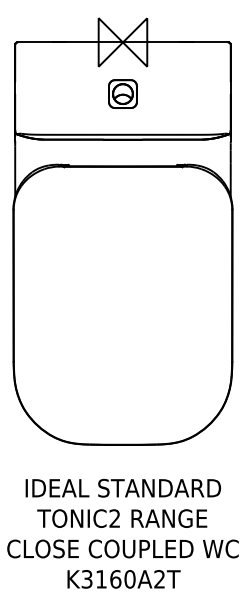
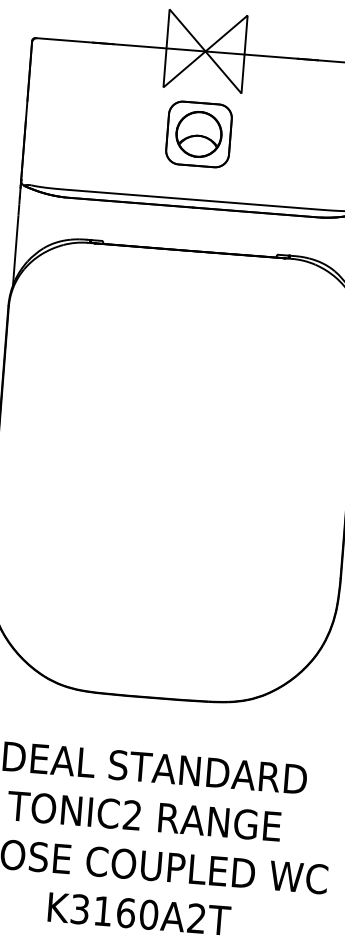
part: (122, 93) -> (198, 133), size x1.4

